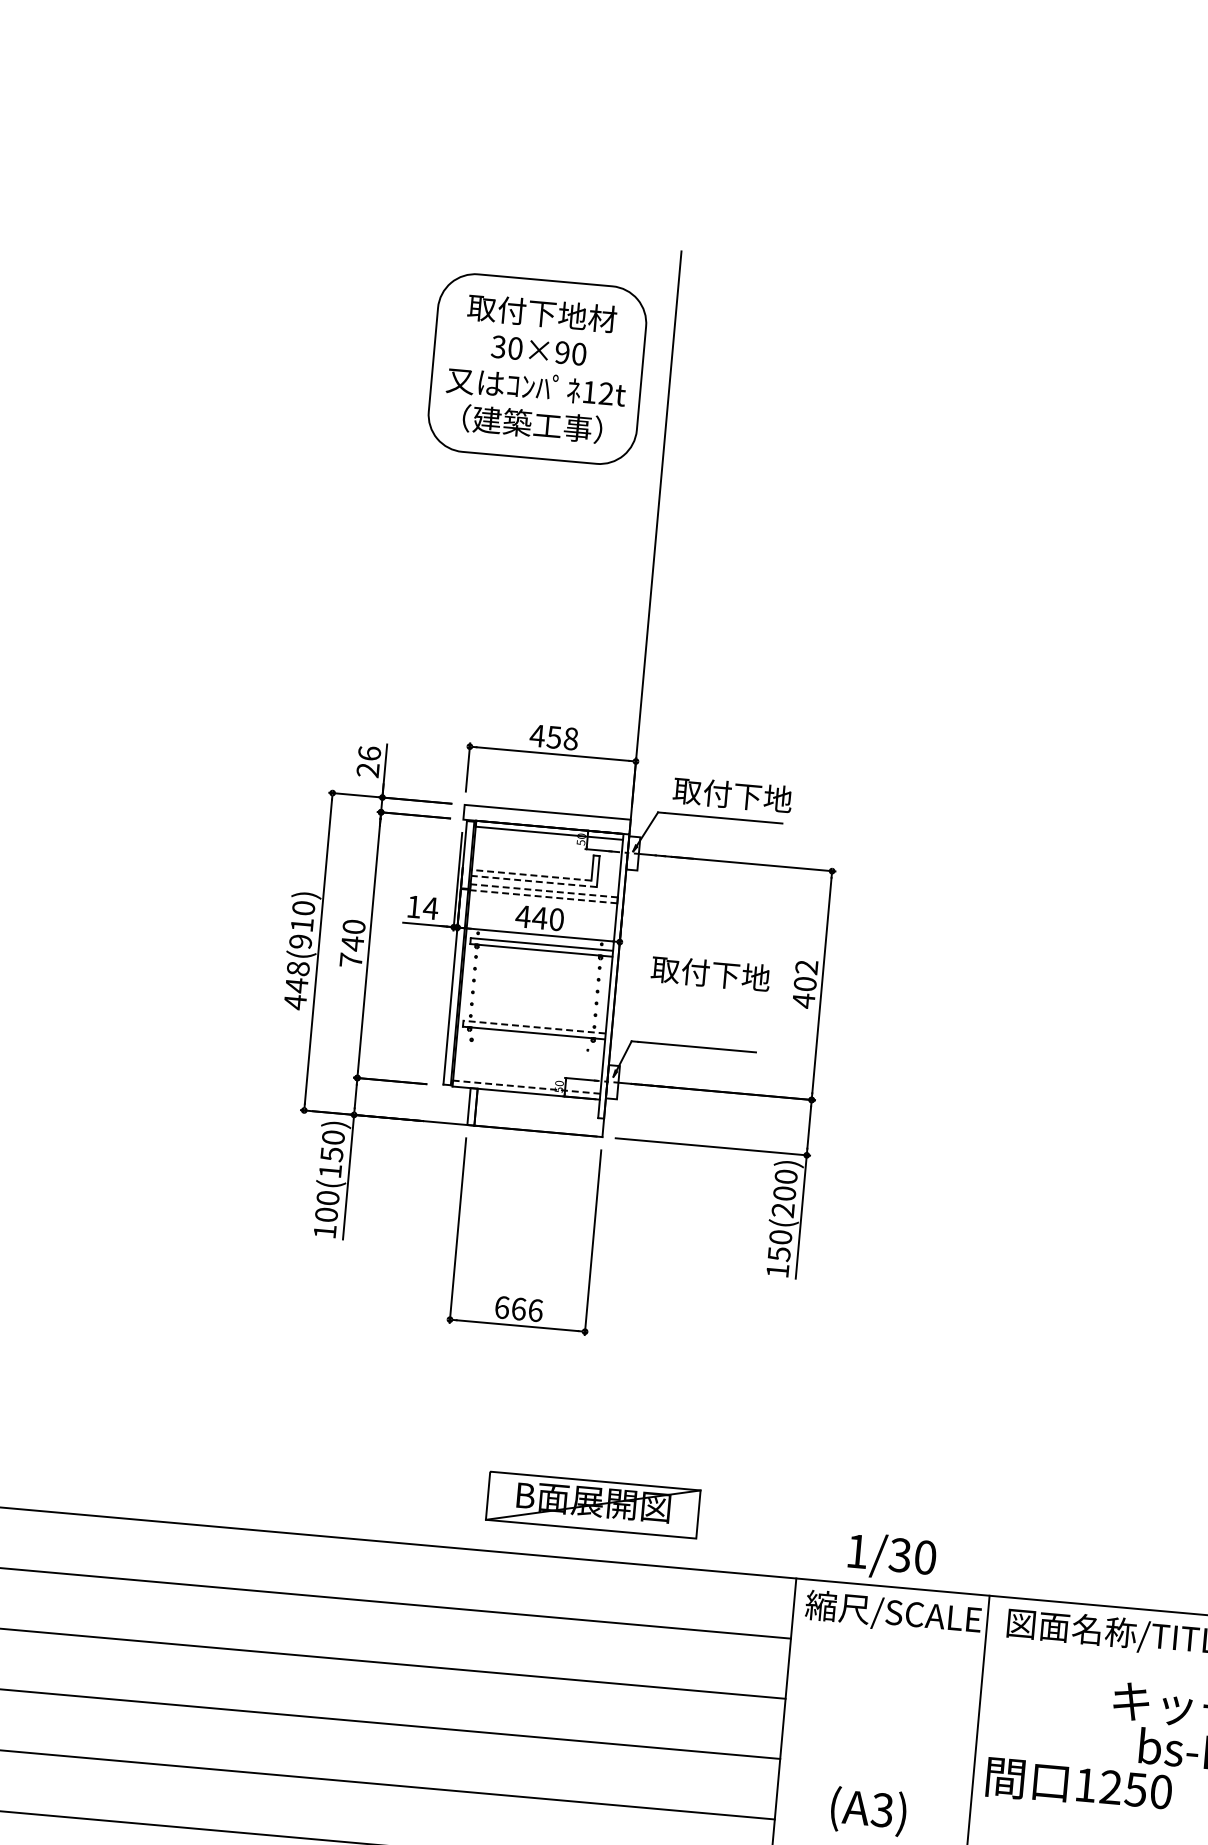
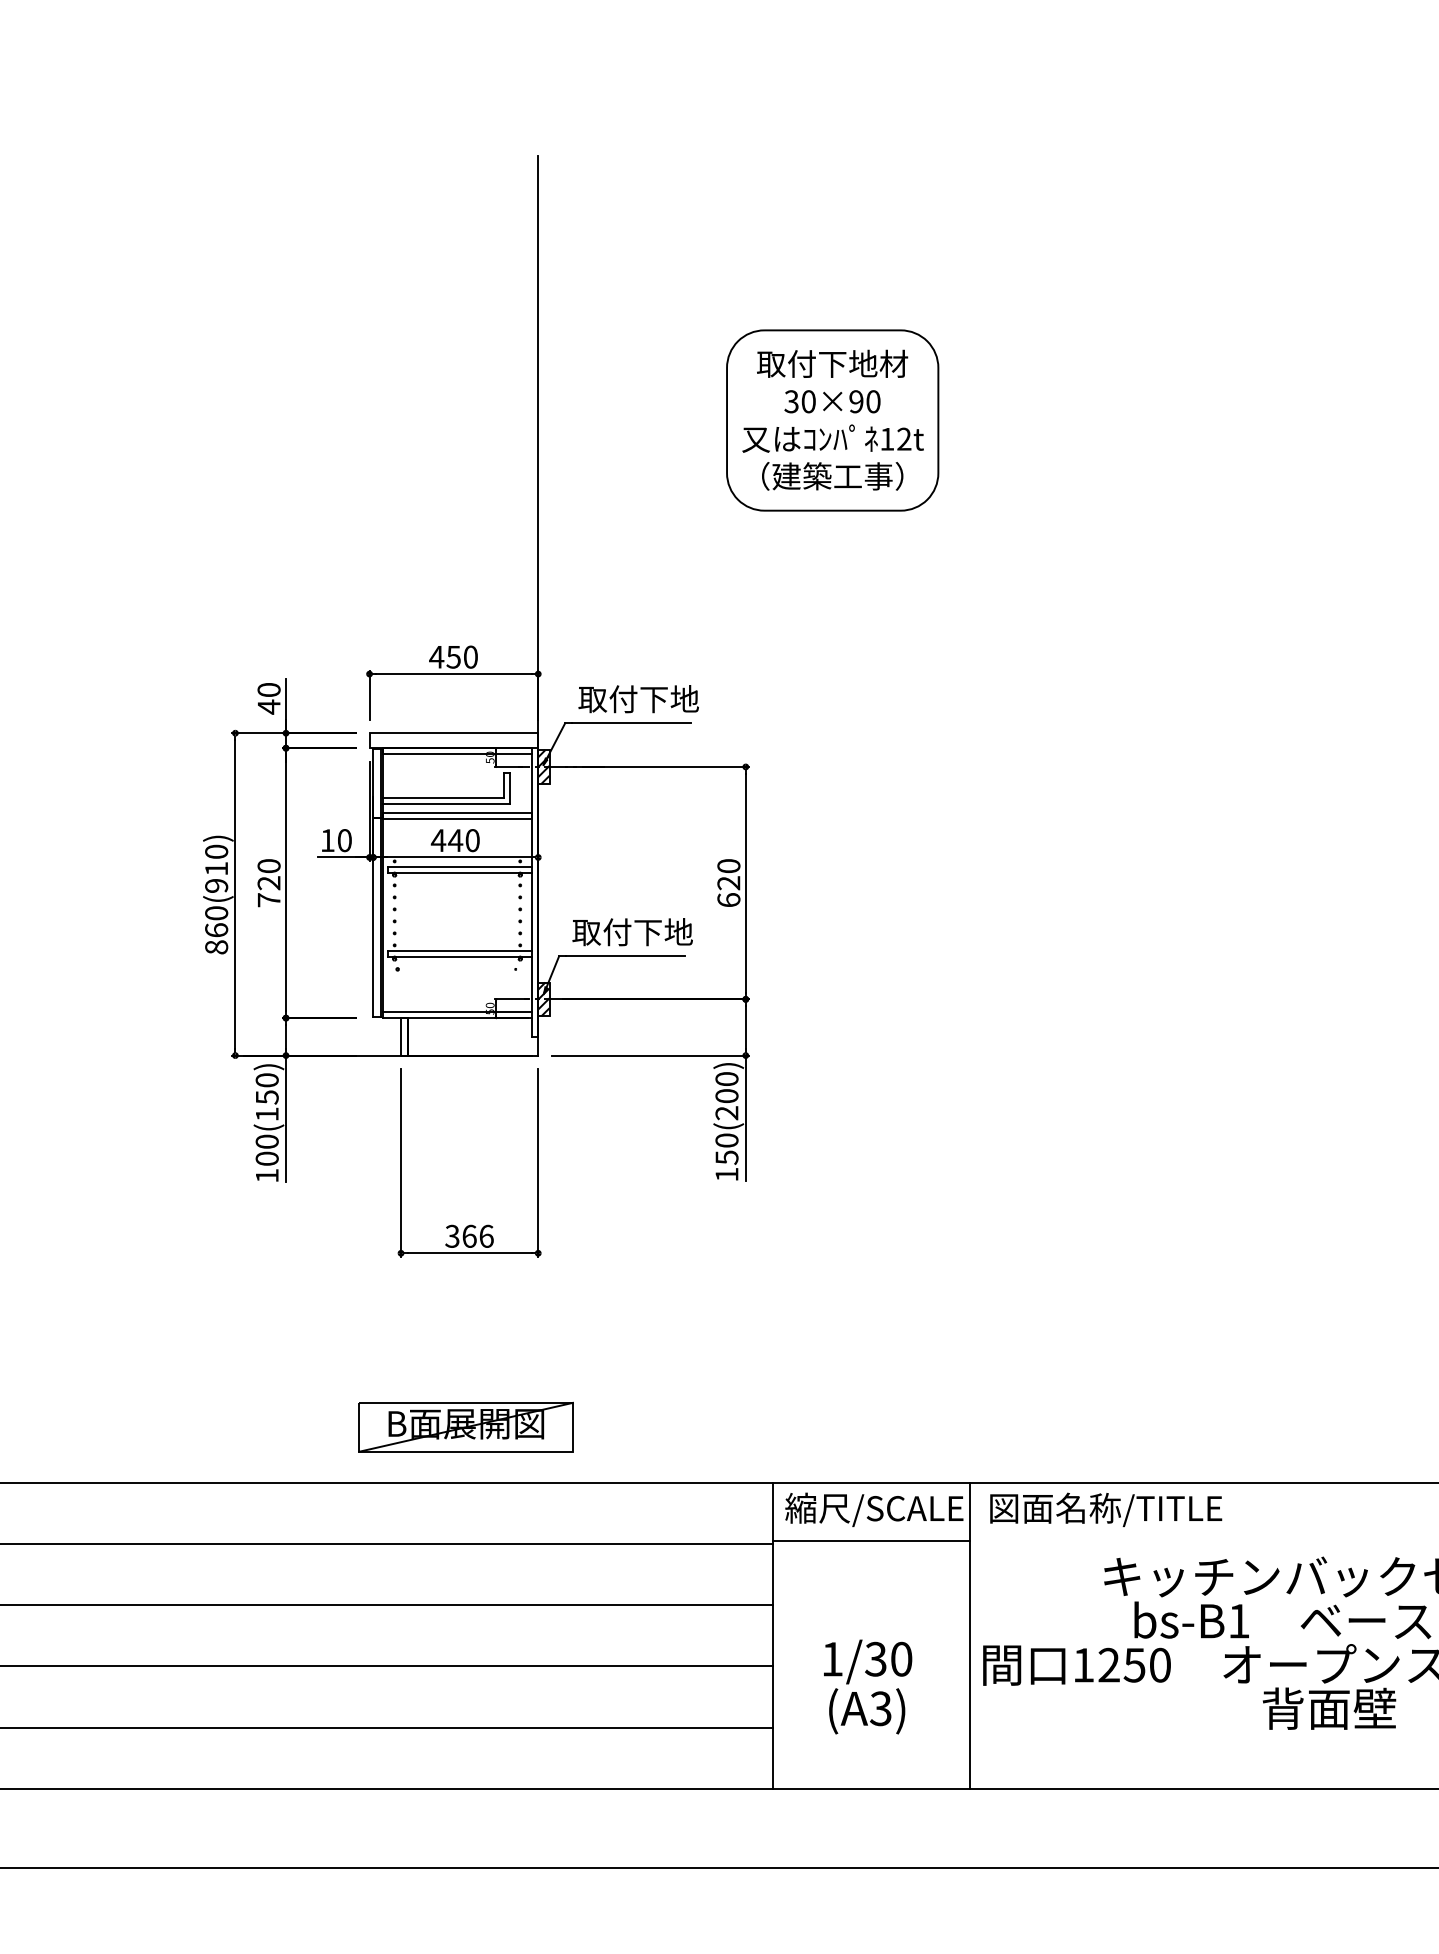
part: (537, 369) -> (832, 420), moved
text: (570, 739) -> (470, 657), 458 -> 450
text: (368, 761) -> (268, 698), 26 -> 40
hatch: (633, 852) -> (543, 766), added
line: (531, 875) -> (443, 798), dashed -> solid
line: (534, 881) -> (446, 804), dashed -> solid
line: (544, 890) -> (457, 812), dashed -> solid
line: (543, 896) -> (457, 818), dashed -> solid
text: (430, 908) -> (344, 840), 14 -> 10
text: (352, 942) -> (268, 882), 740 -> 720
text: (710, 973) -> (632, 932), moved
text: (804, 984) -> (728, 883), 402 -> 620
text: (296, 985) -> (216, 930), 448(910) -> 860(910)
line: (534, 1026) -> (459, 950), dashed -> solid
hatch: (612, 1082) -> (543, 999), added
line: (526, 1087) -> (457, 1012), dashed -> solid
text: (502, 1306) -> (452, 1235), 666 -> 366
part: (592, 1504) -> (465, 1426), moved
text: (892, 1556) -> (868, 1661), moved
line: (887, 1643) -> (871, 1540), added

